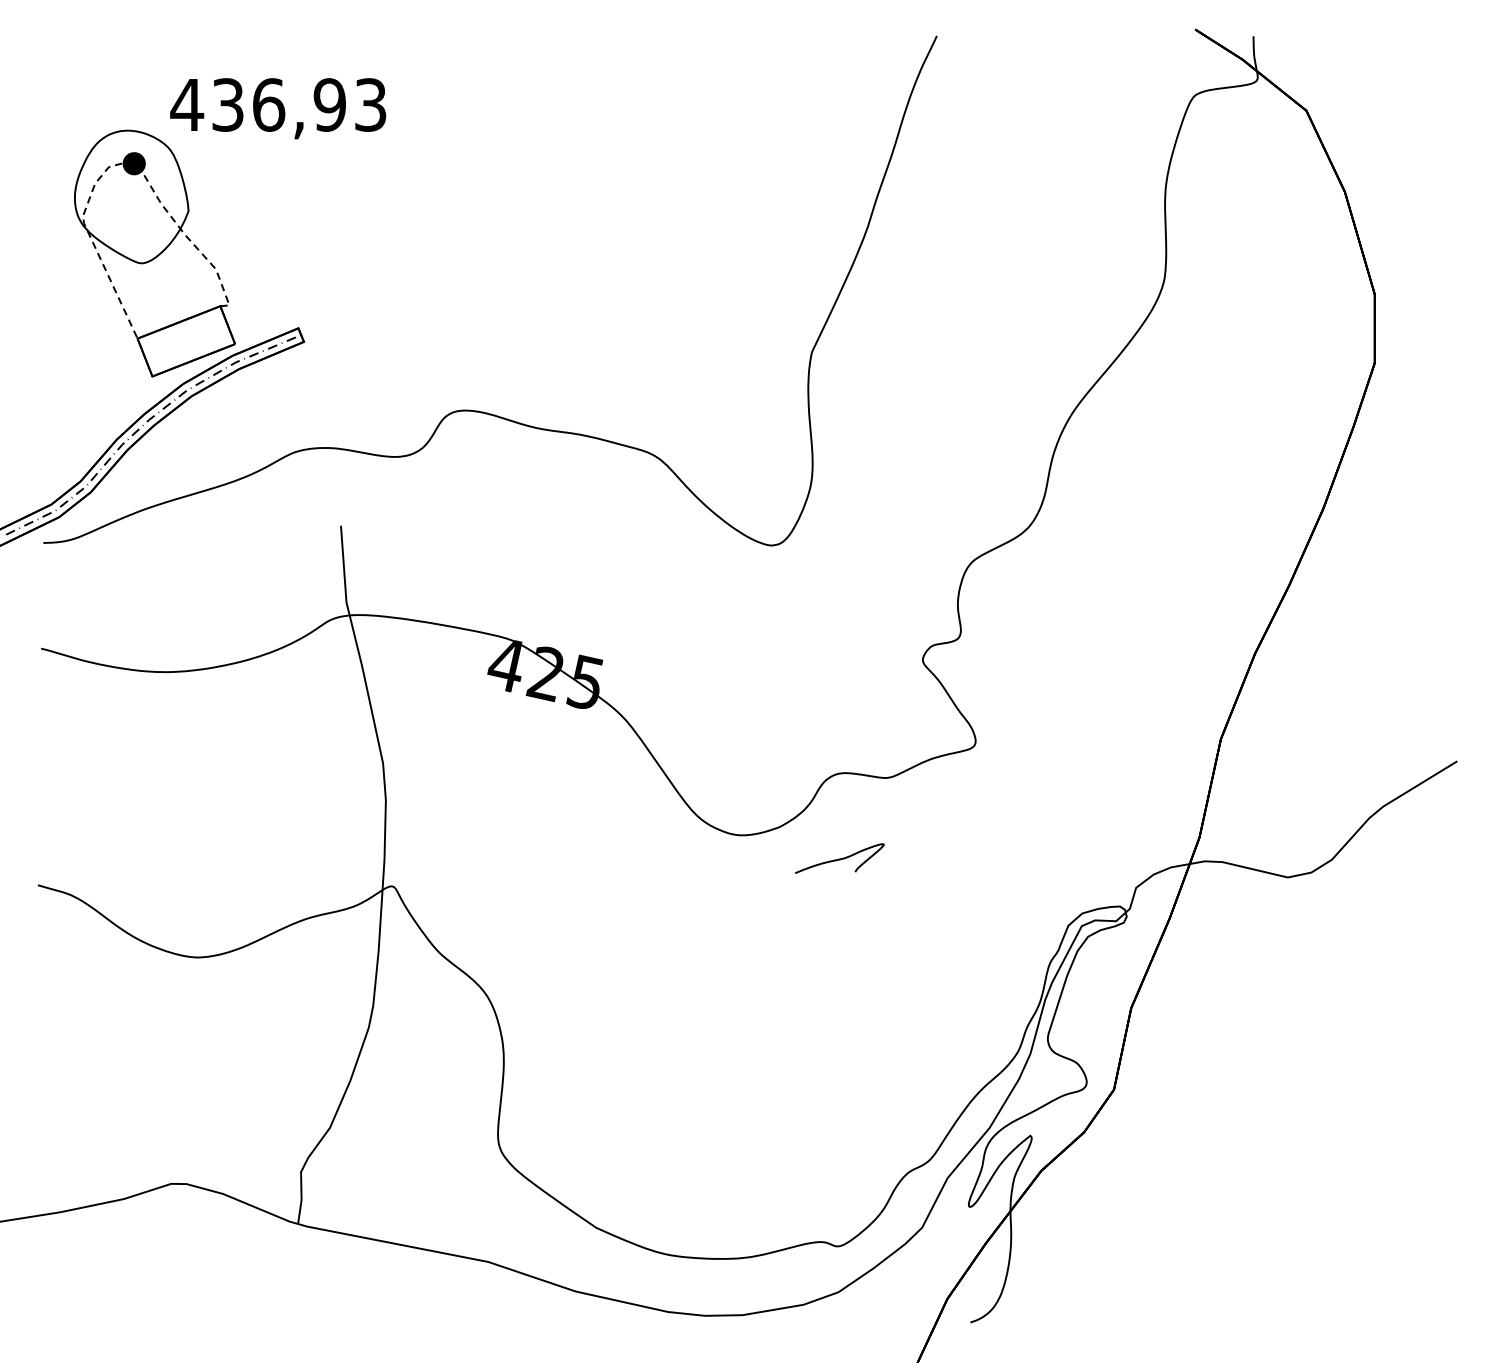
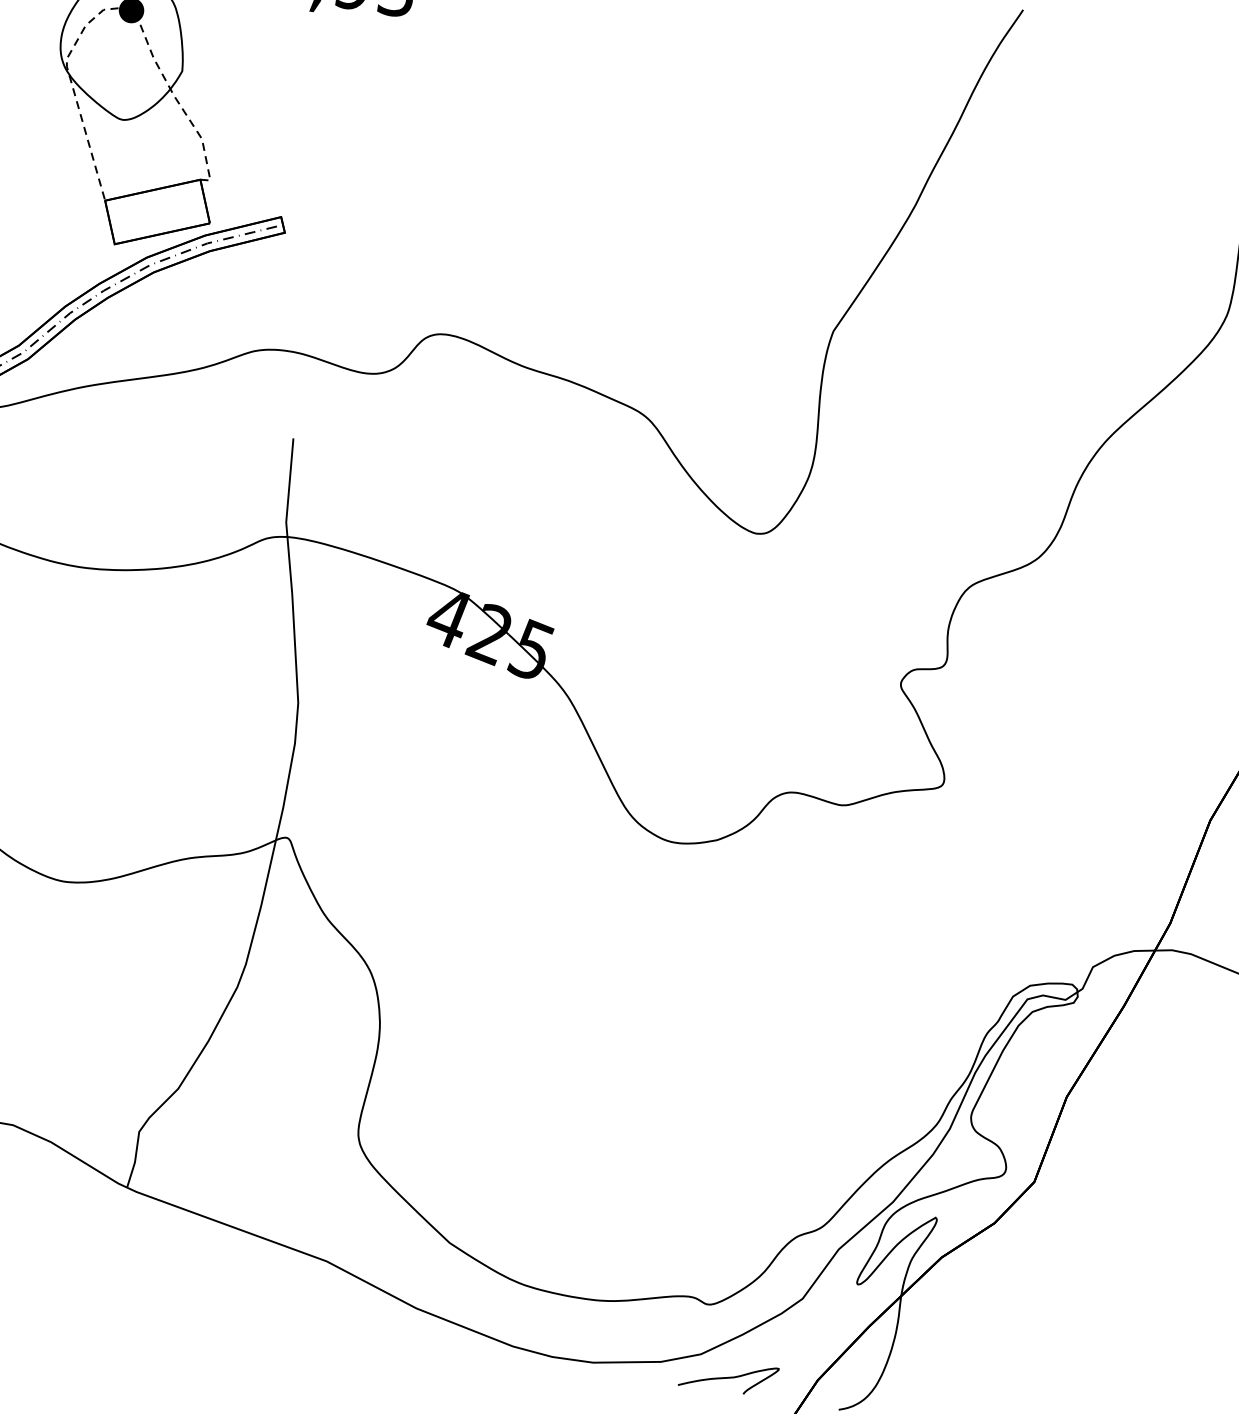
curve: (839, 858) -> (728, 1376), moved

